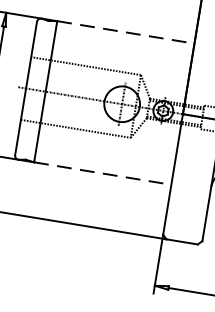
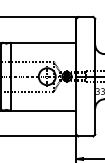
line: (125, 31) -> (43, 42), dashed -> solid
line: (102, 173) -> (43, 110), dashed -> solid

